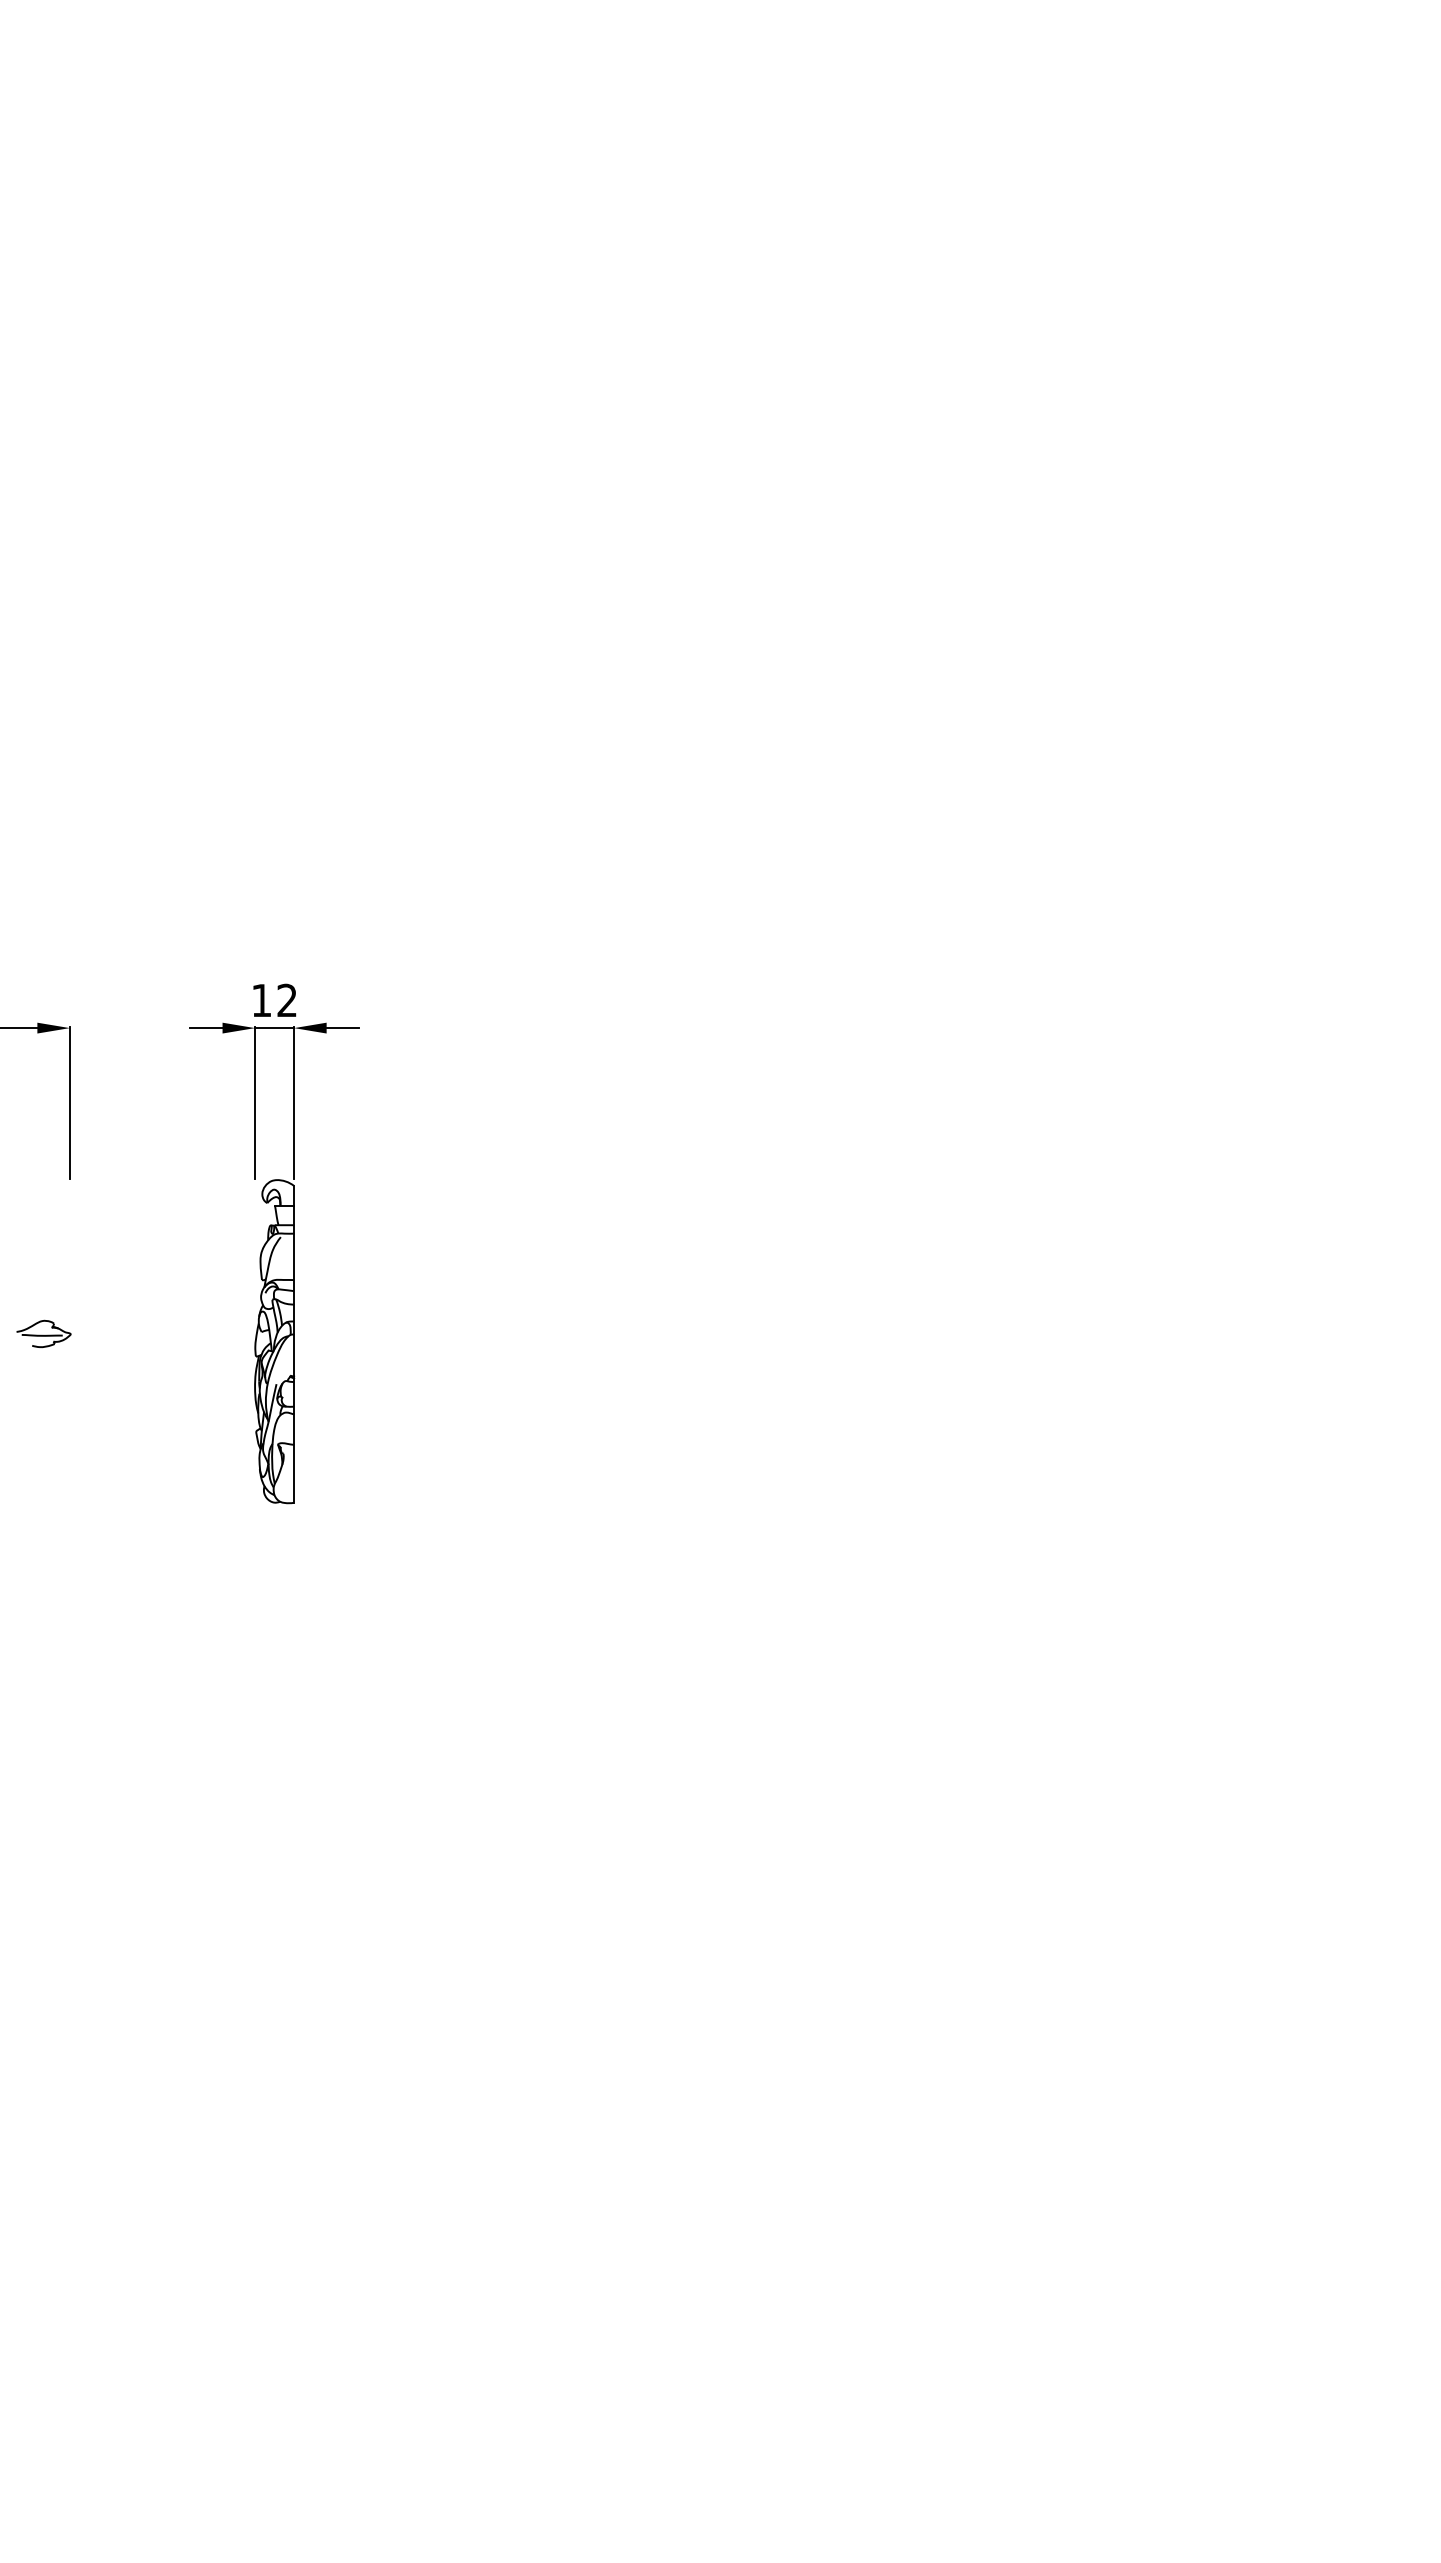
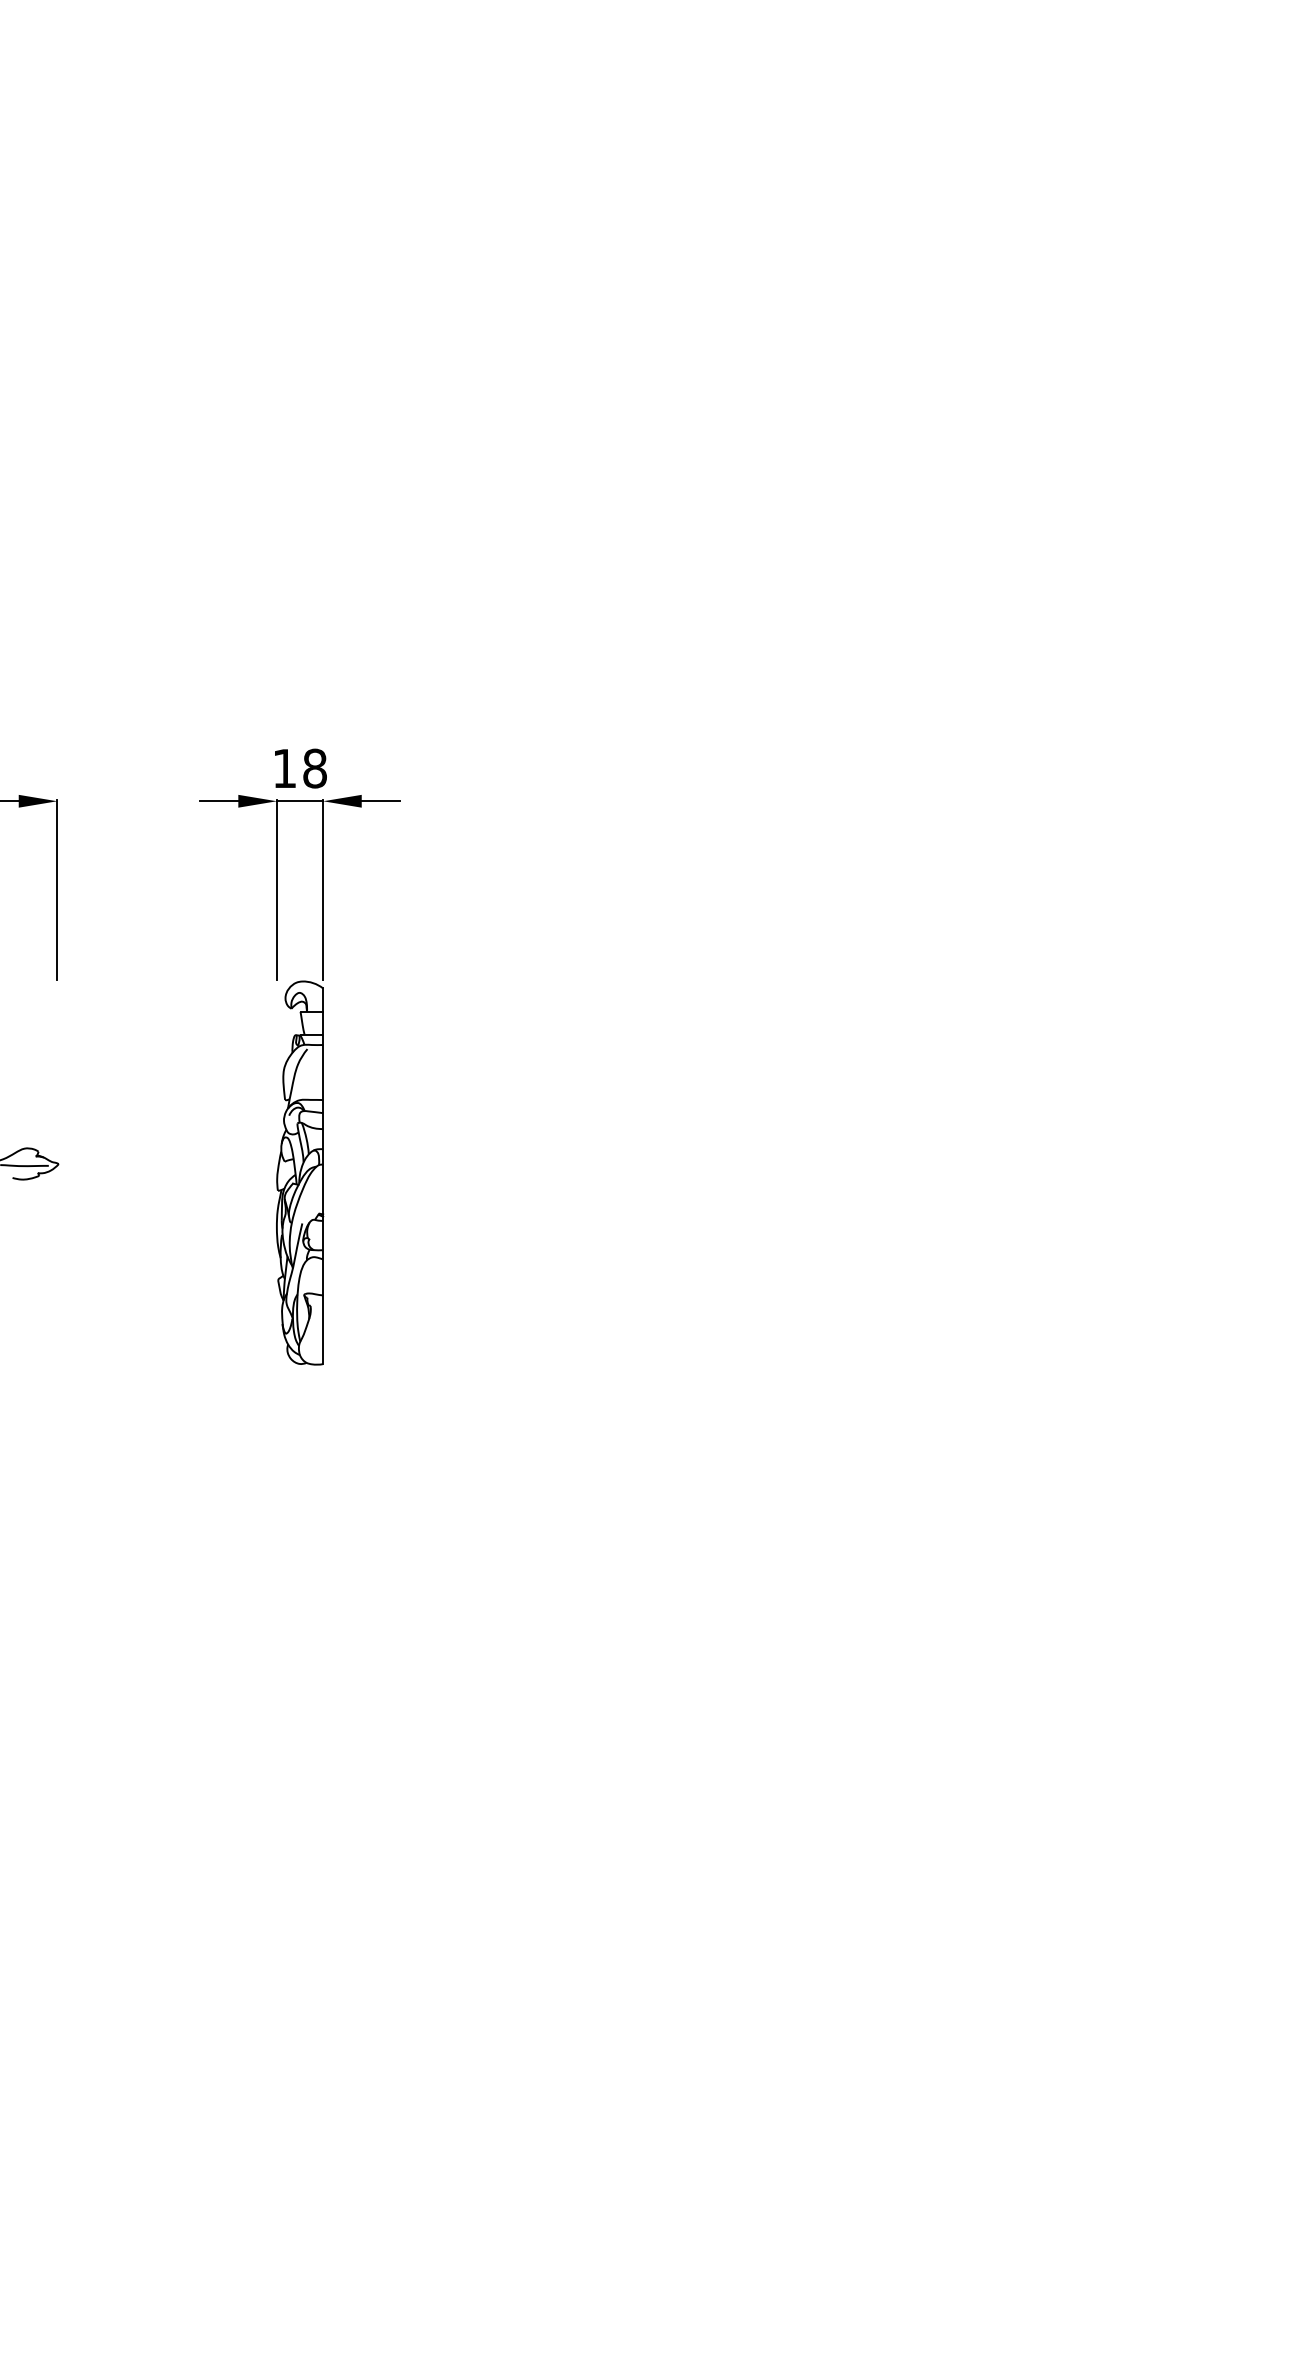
text: (287, 1000) -> (315, 768), 12 -> 18

